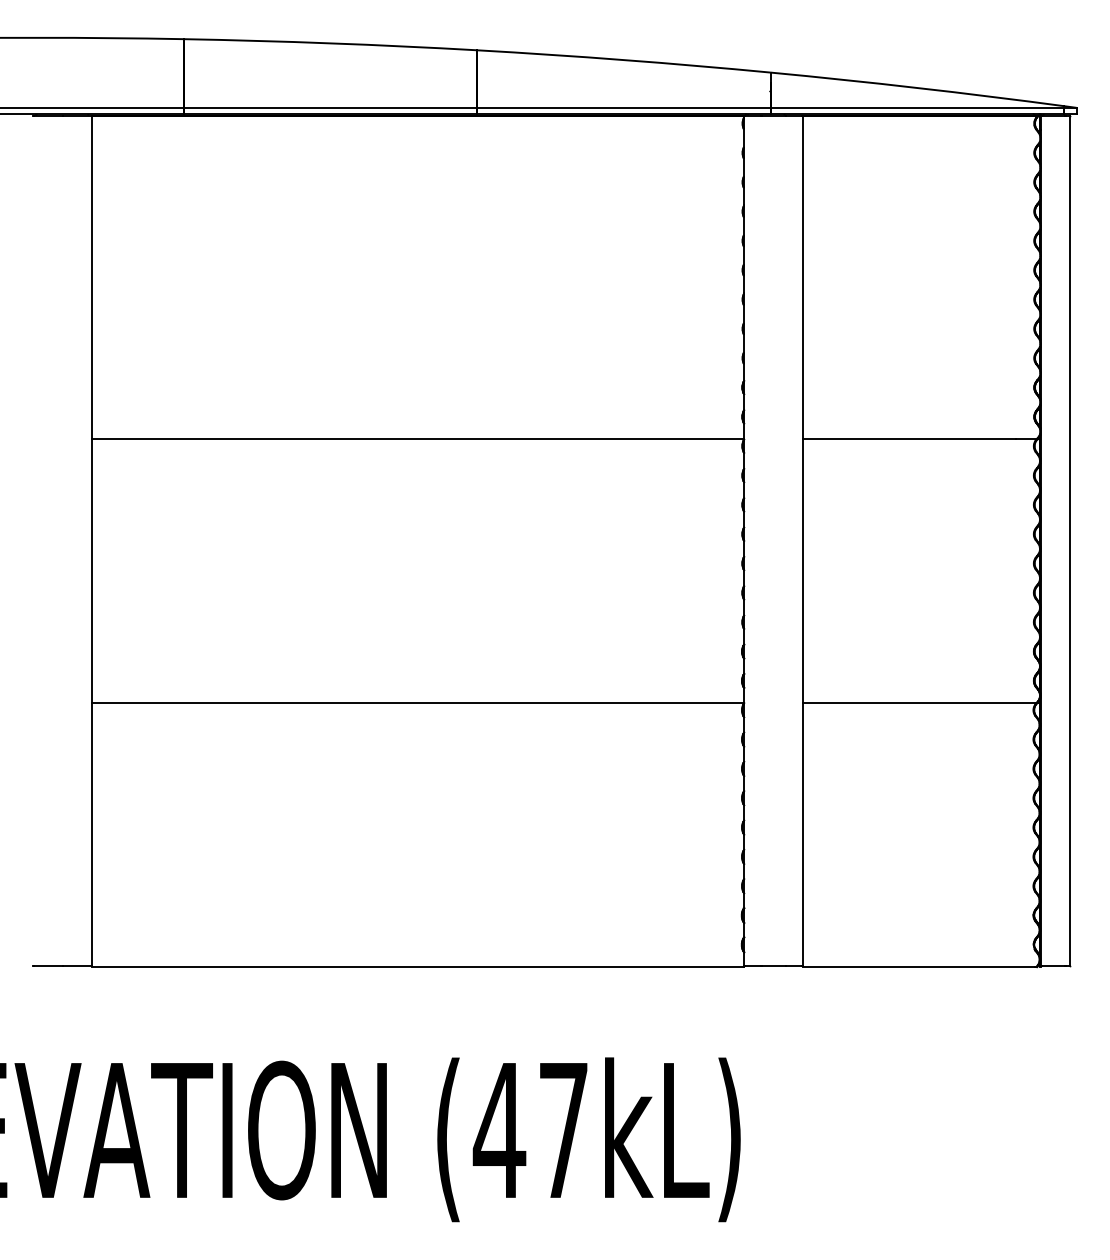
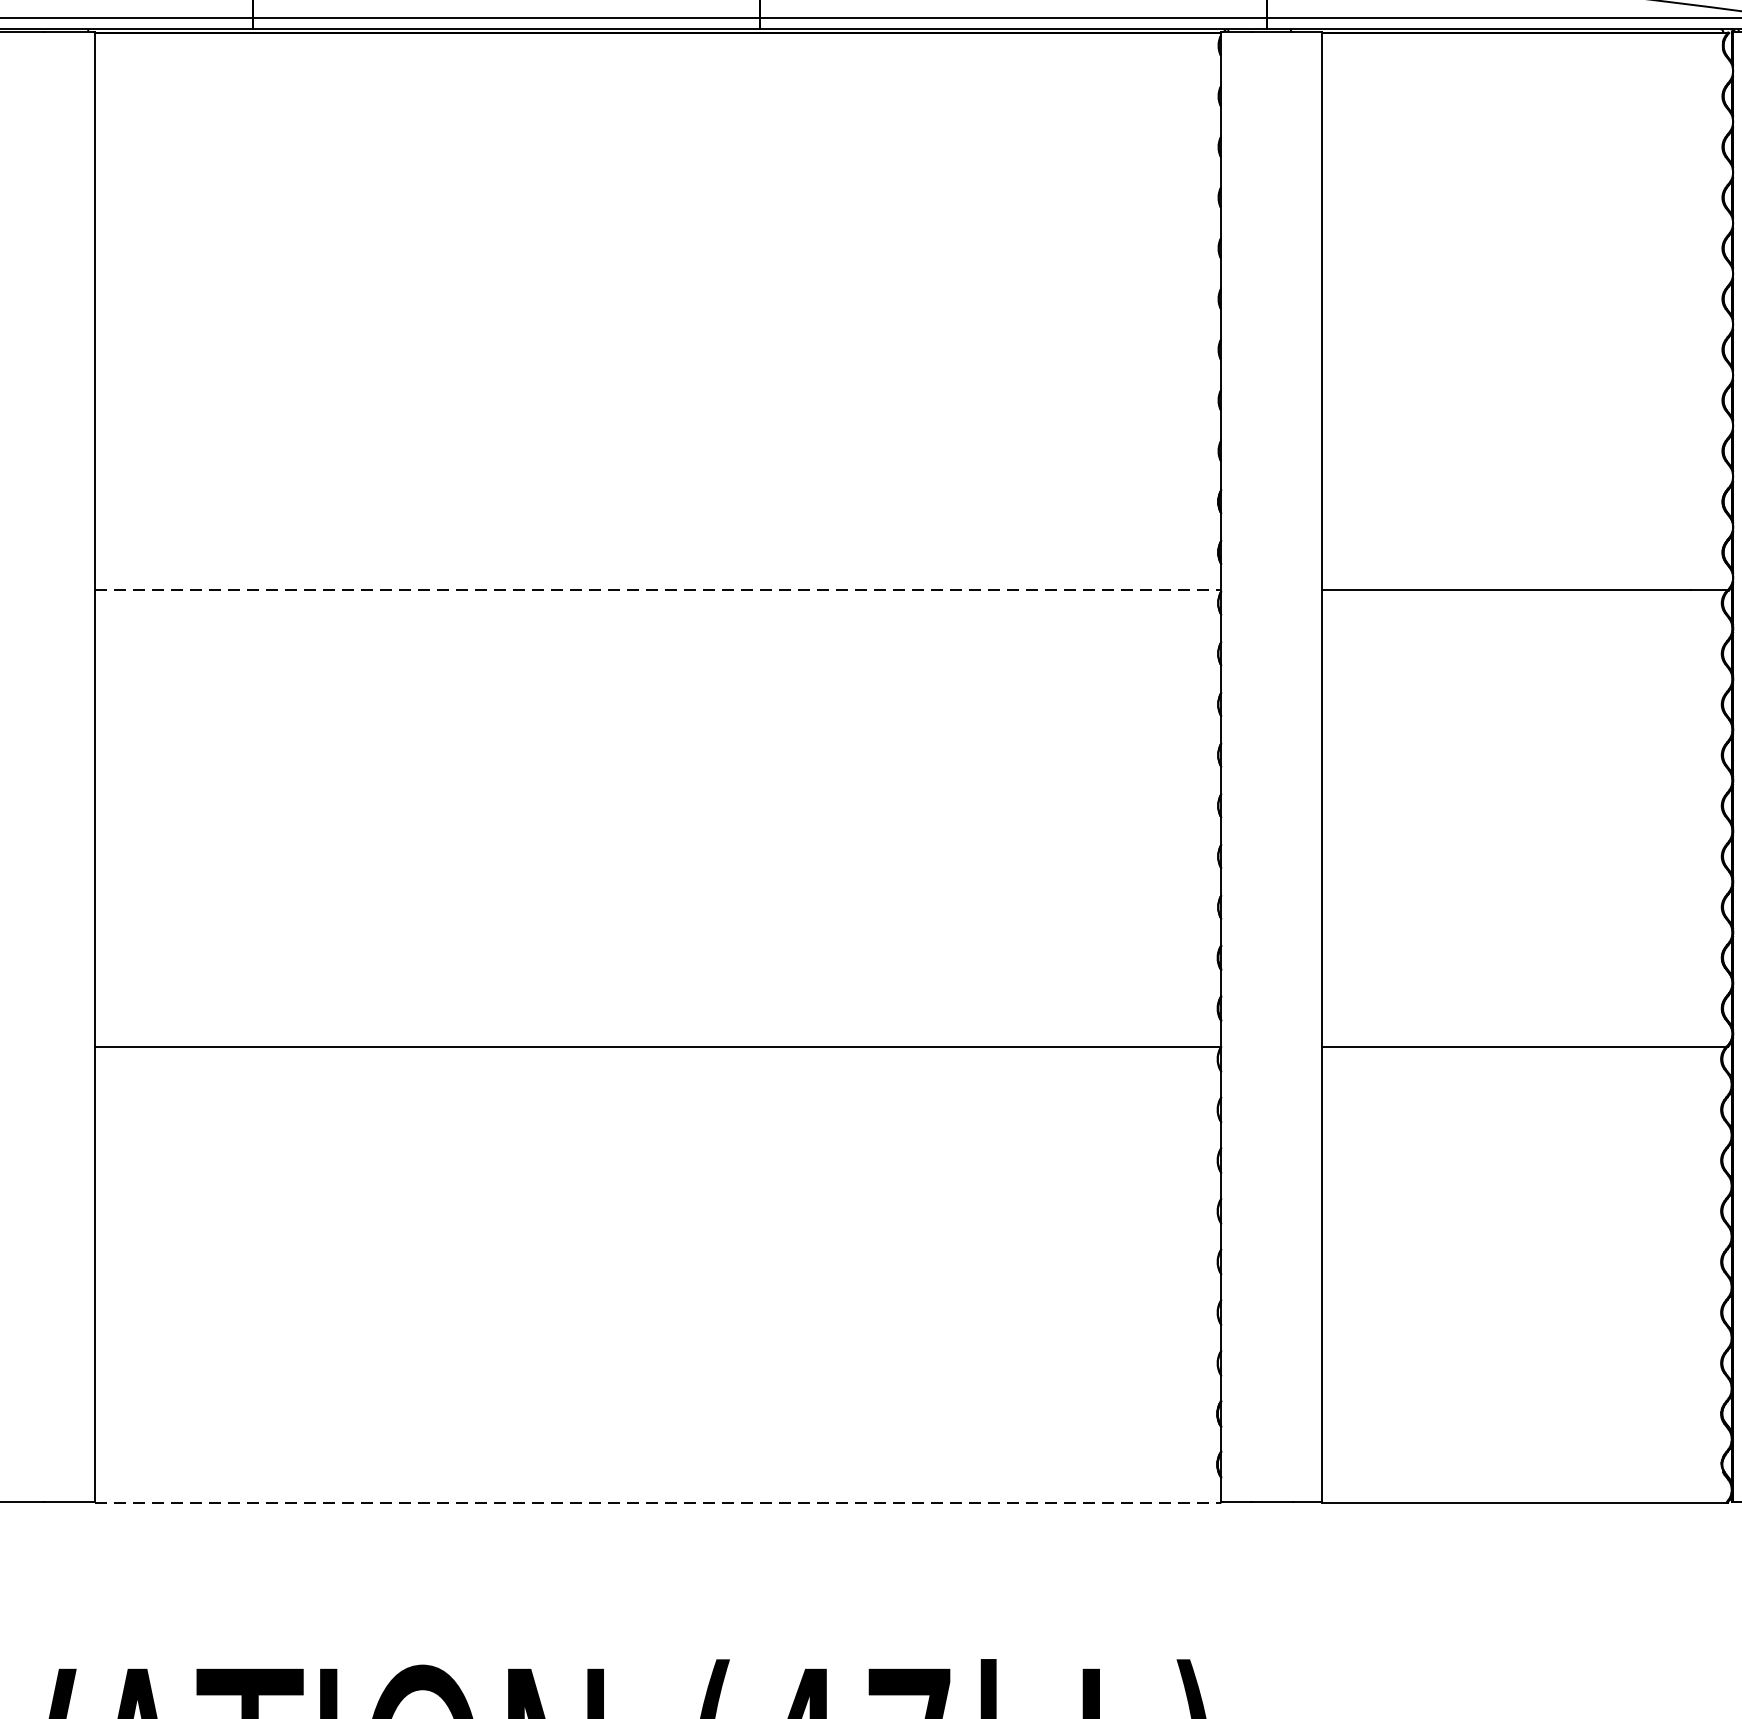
line: (418, 438) -> (658, 589), solid -> dashed
line: (417, 966) -> (656, 1501), solid -> dashed

